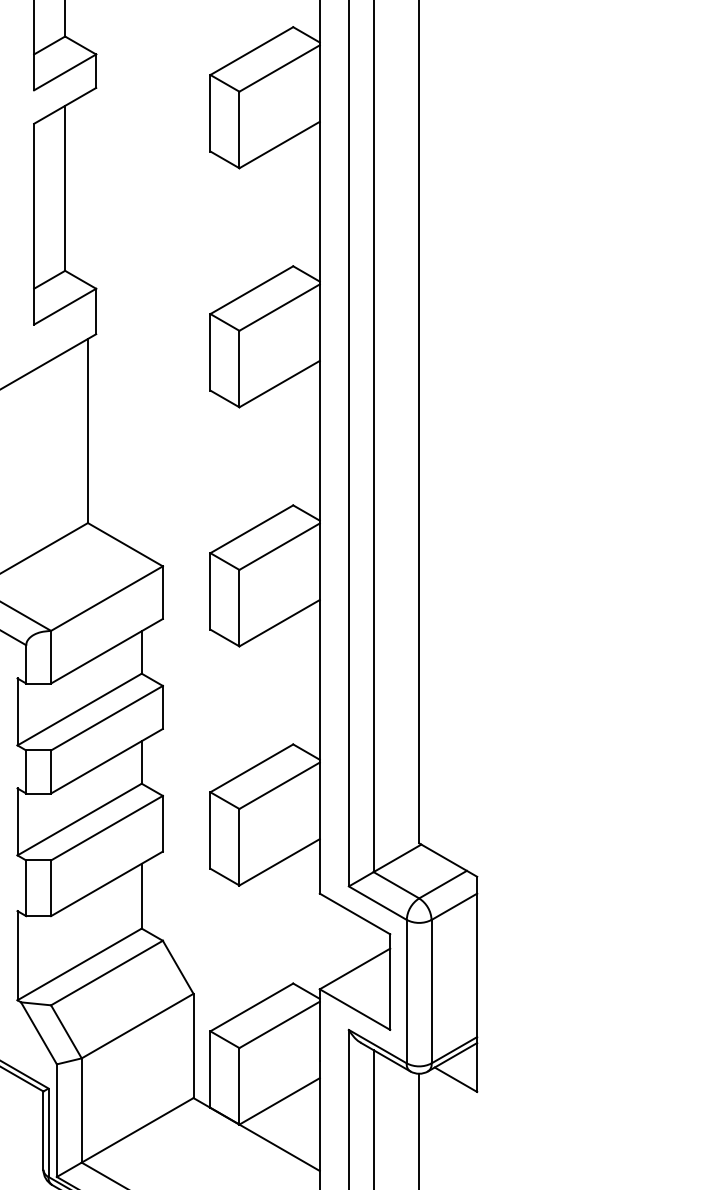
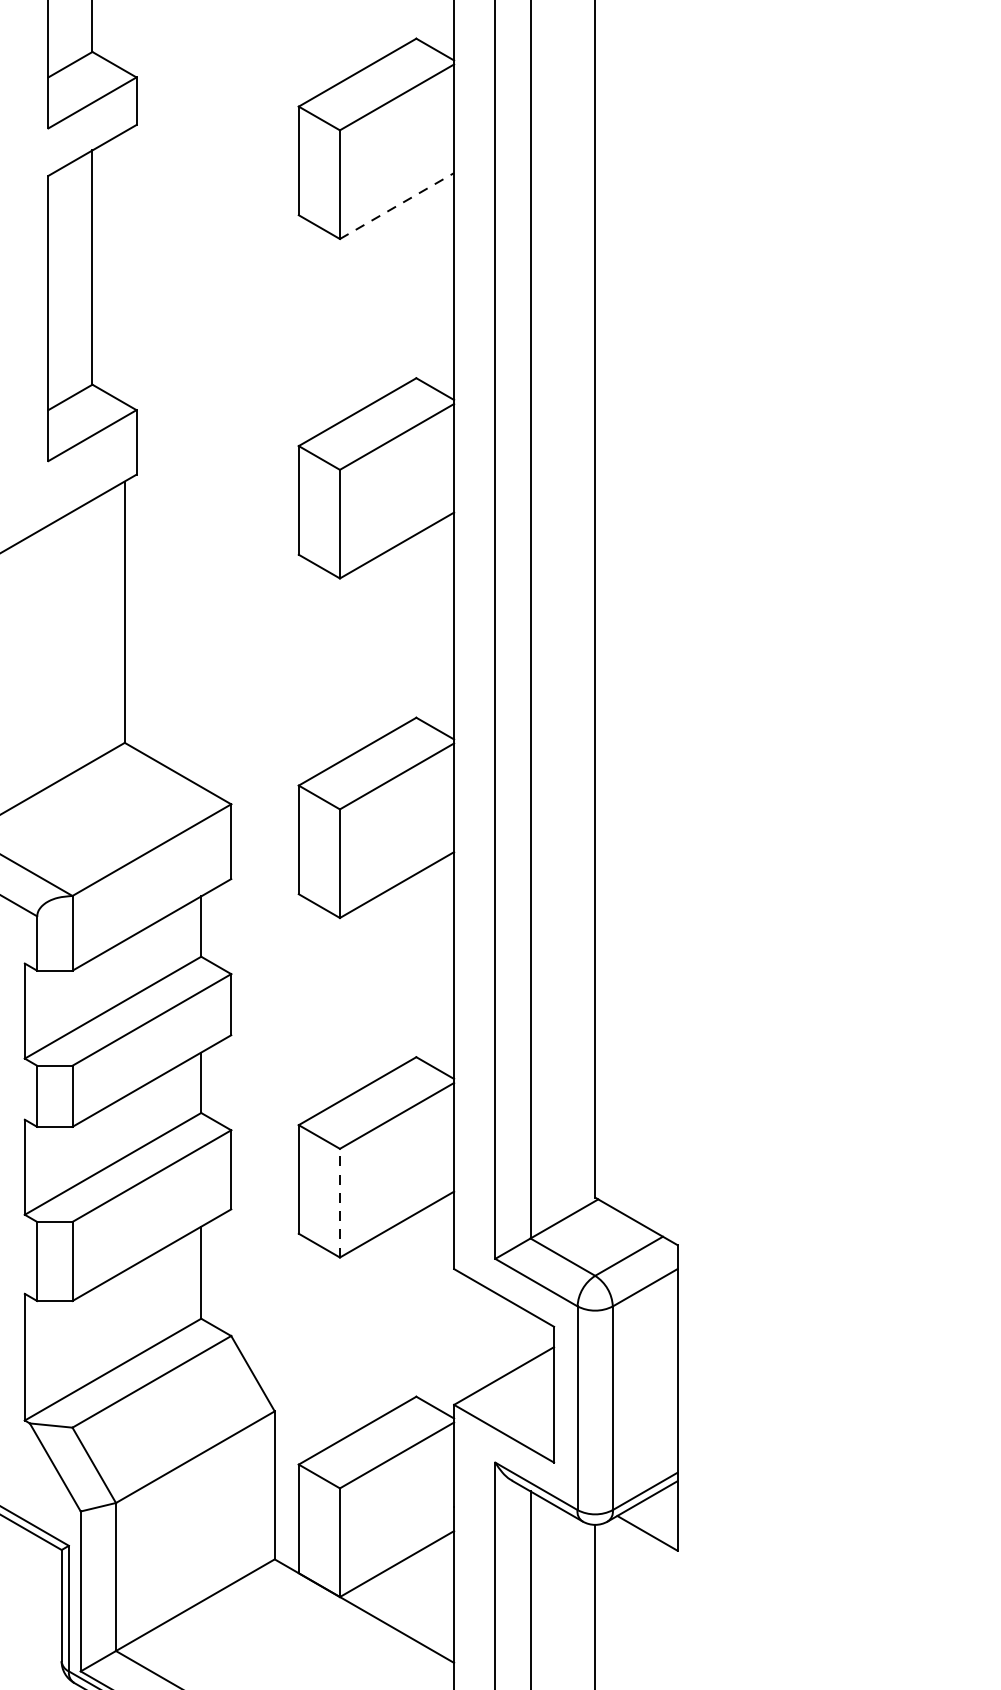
line: (280, 144) -> (398, 205), solid -> dashed
line: (239, 846) -> (340, 1202), solid -> dashed

